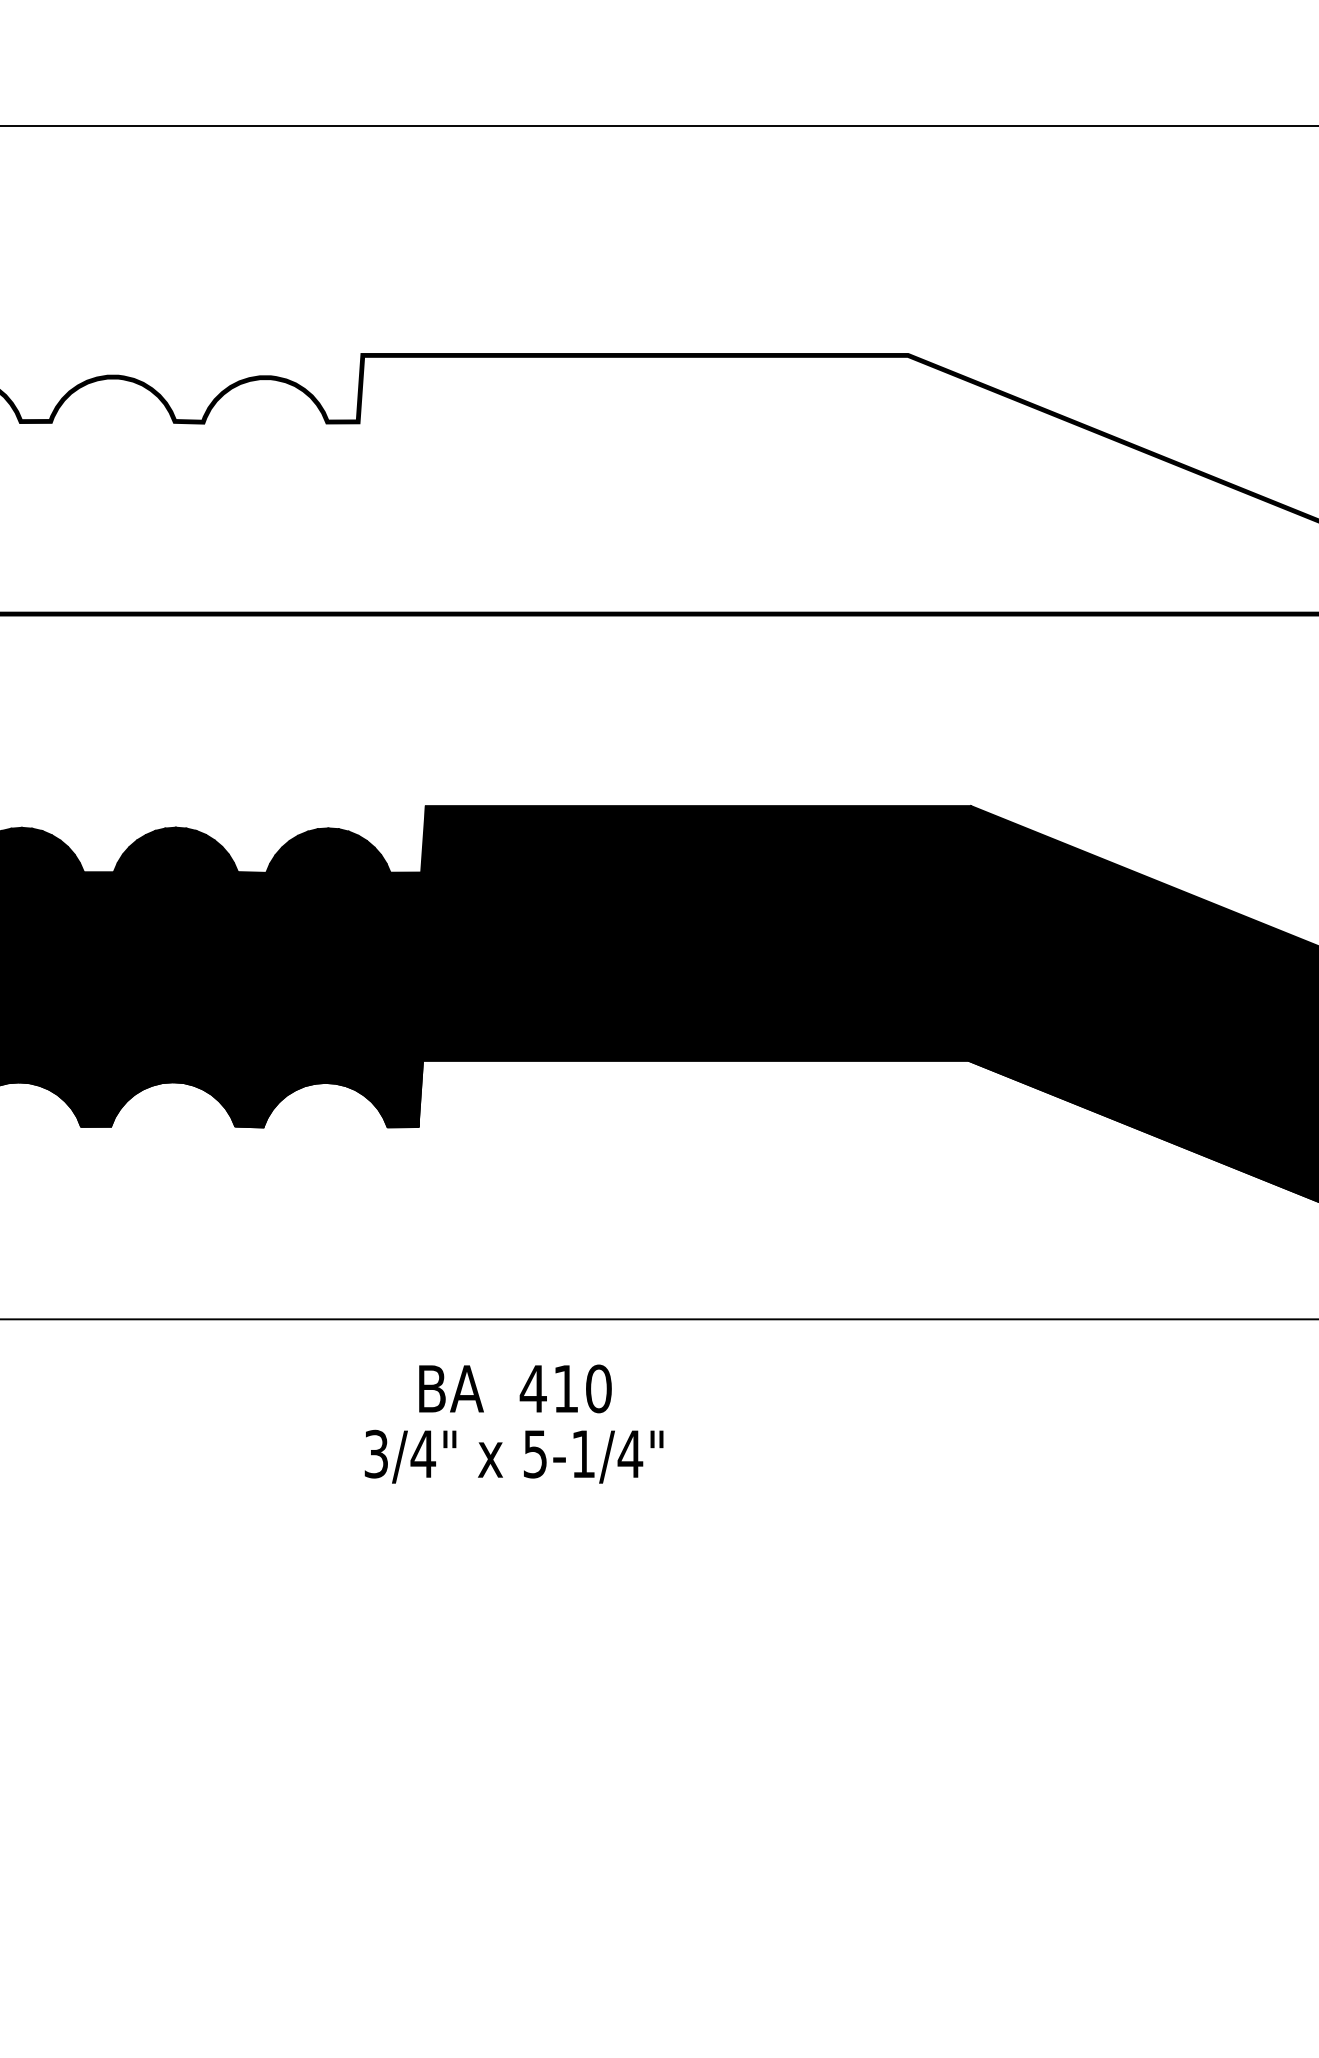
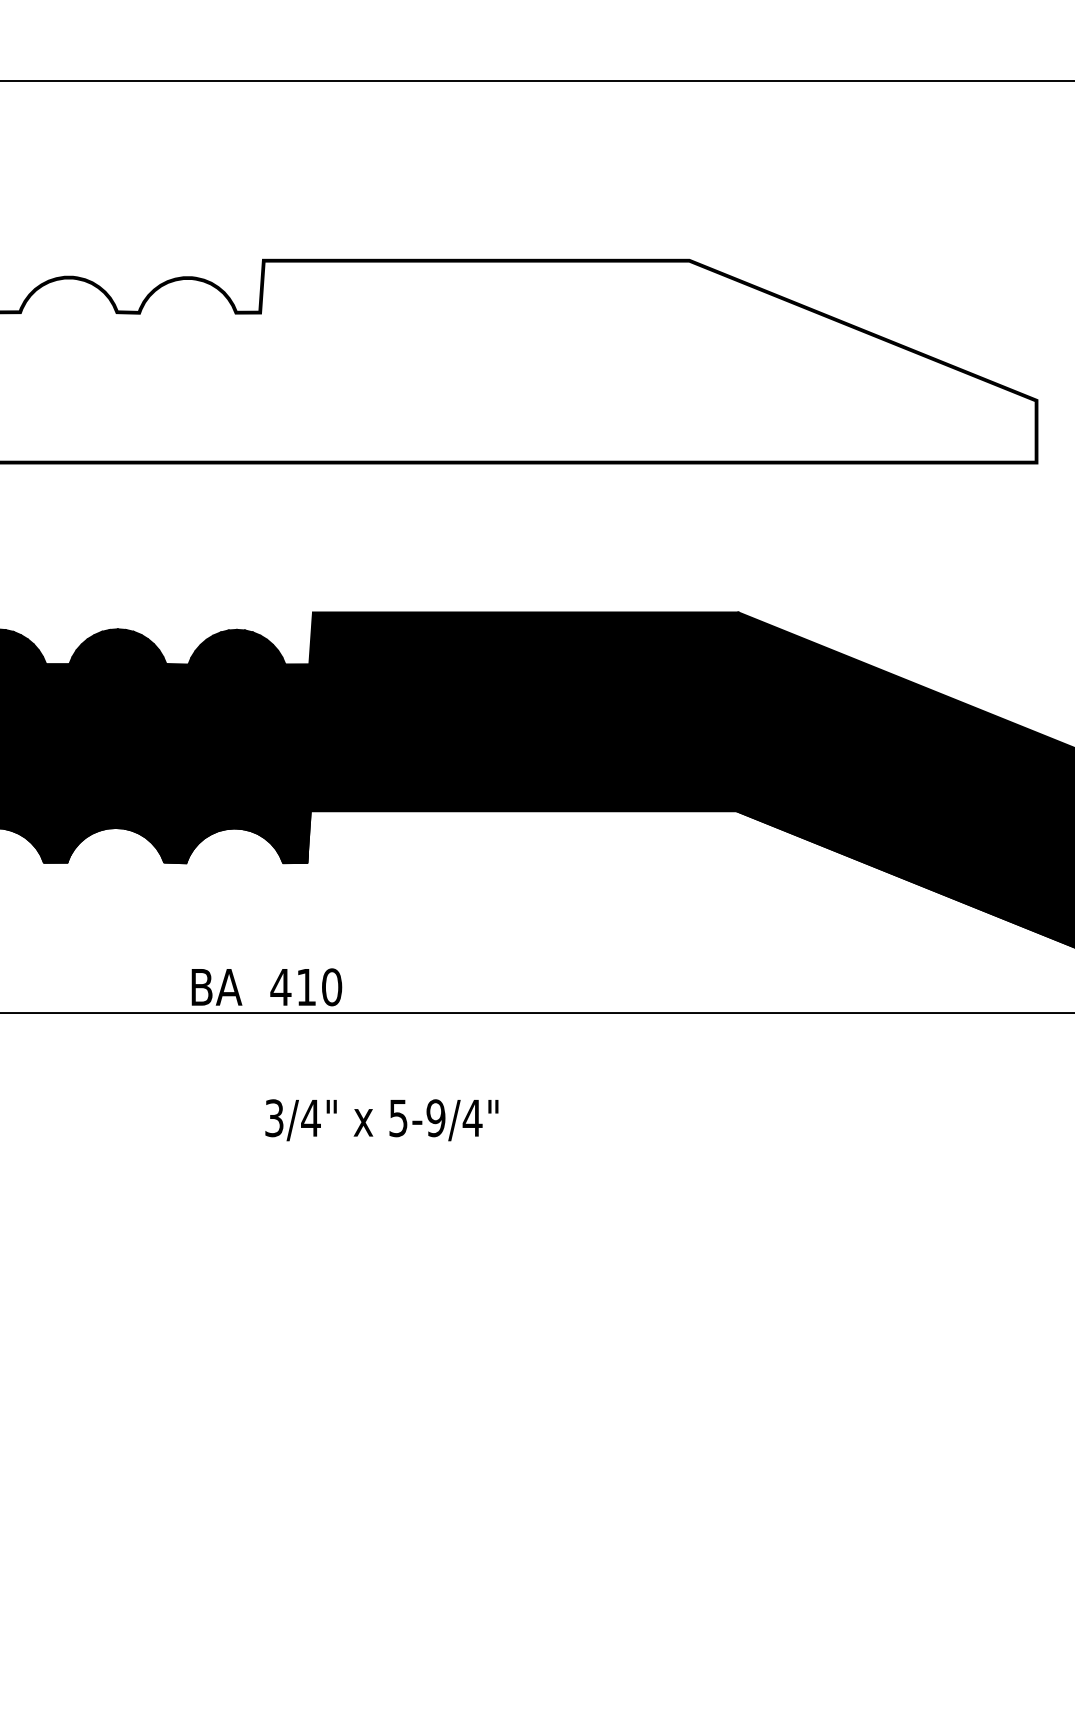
text: (514, 1389) -> (266, 987), moved
text: (582, 1454) -> (435, 1118), 5-1/4" -> 5-9/4"

